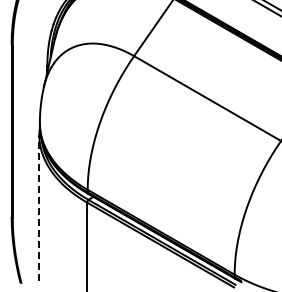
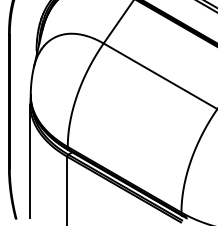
line: (39, 207) -> (30, 160), dashed -> solid

